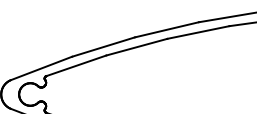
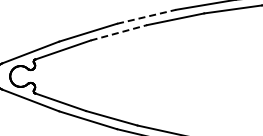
line: (167, 29) -> (147, 16), solid -> dashed
line: (137, 46) -> (119, 32), solid -> dashed

